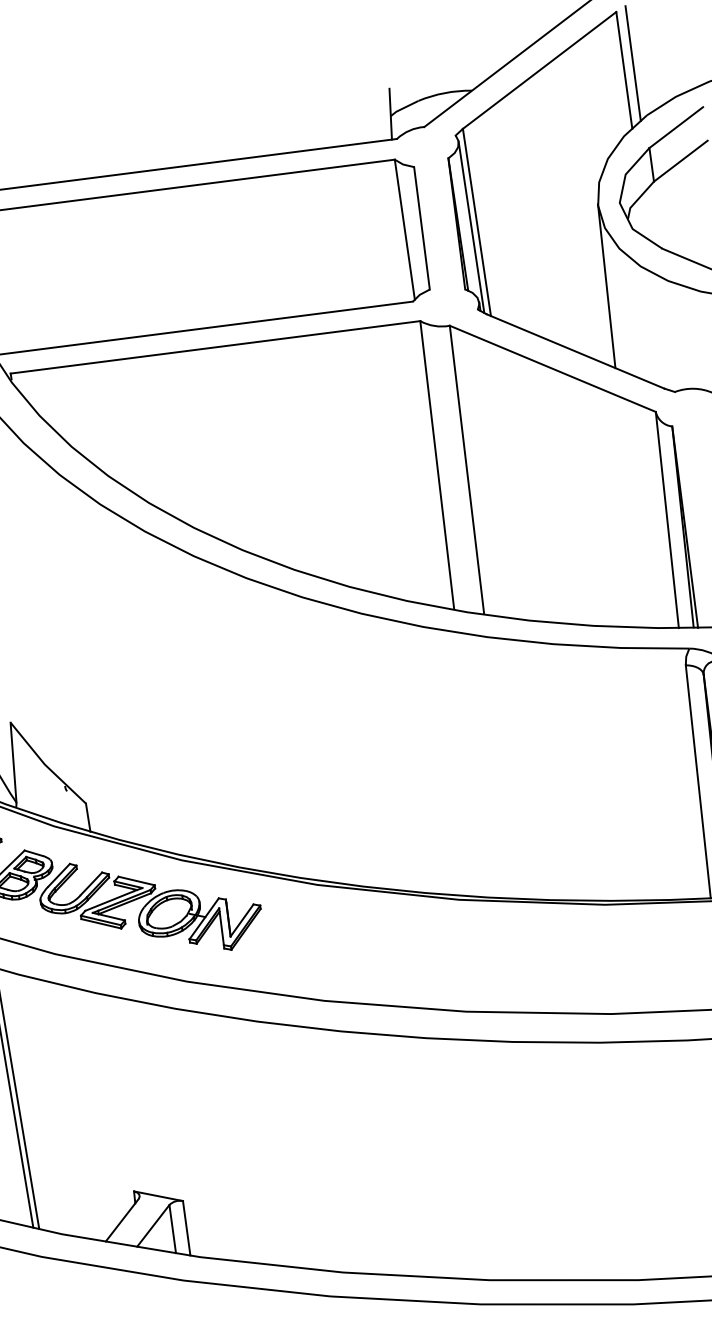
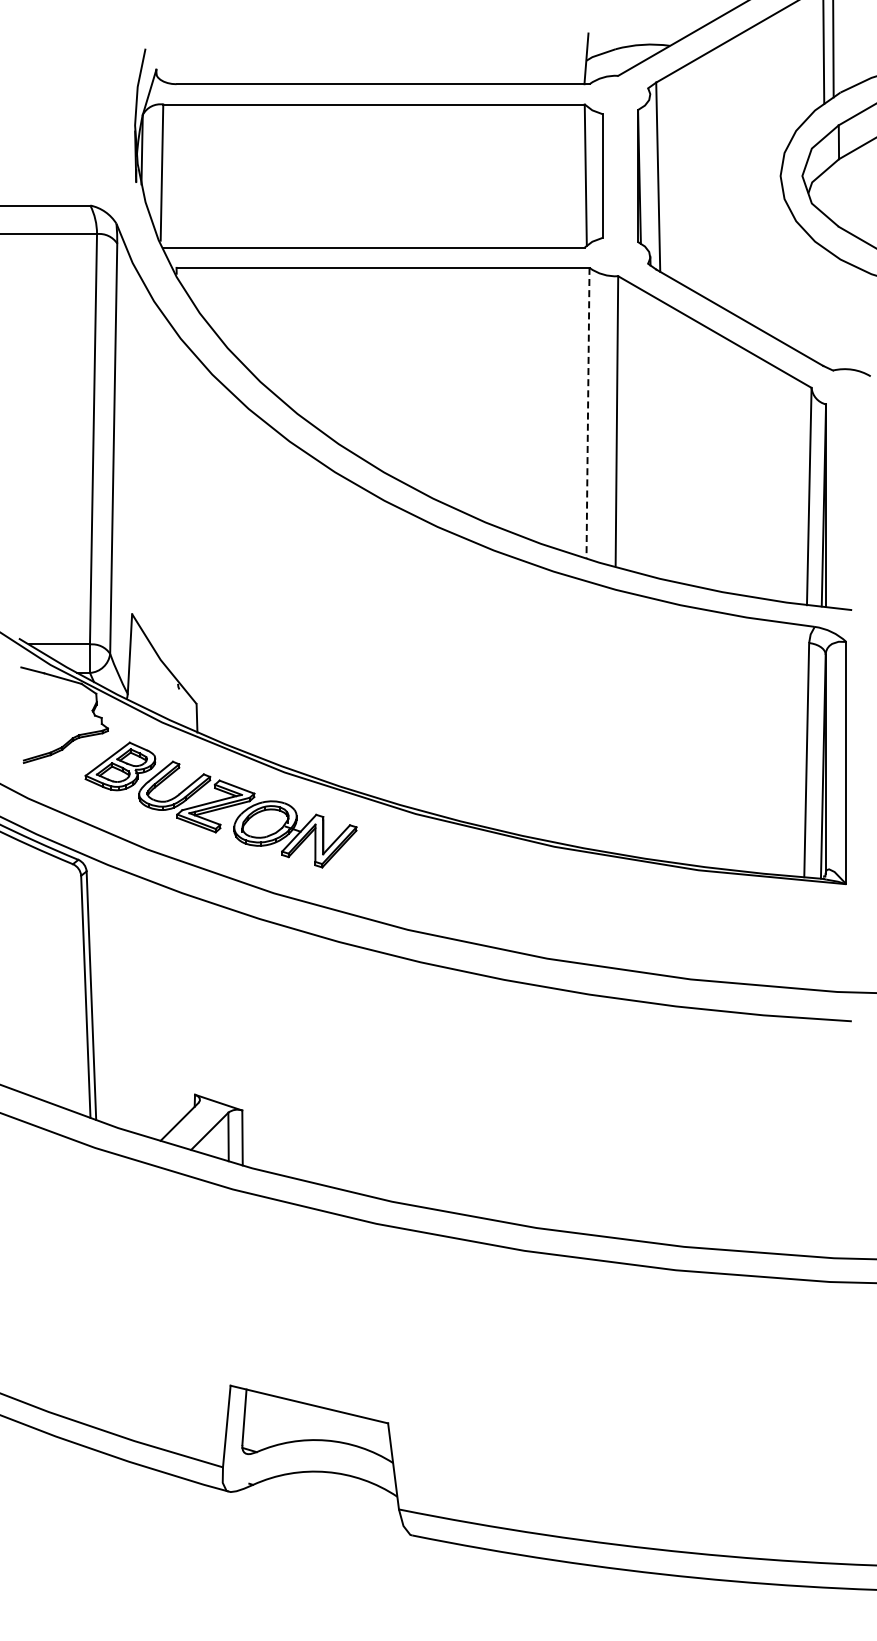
line: (471, 226) -> (652, 180), removed
line: (606, 285) -> (778, 256), removed
line: (437, 464) -> (588, 412), solid -> dashed

